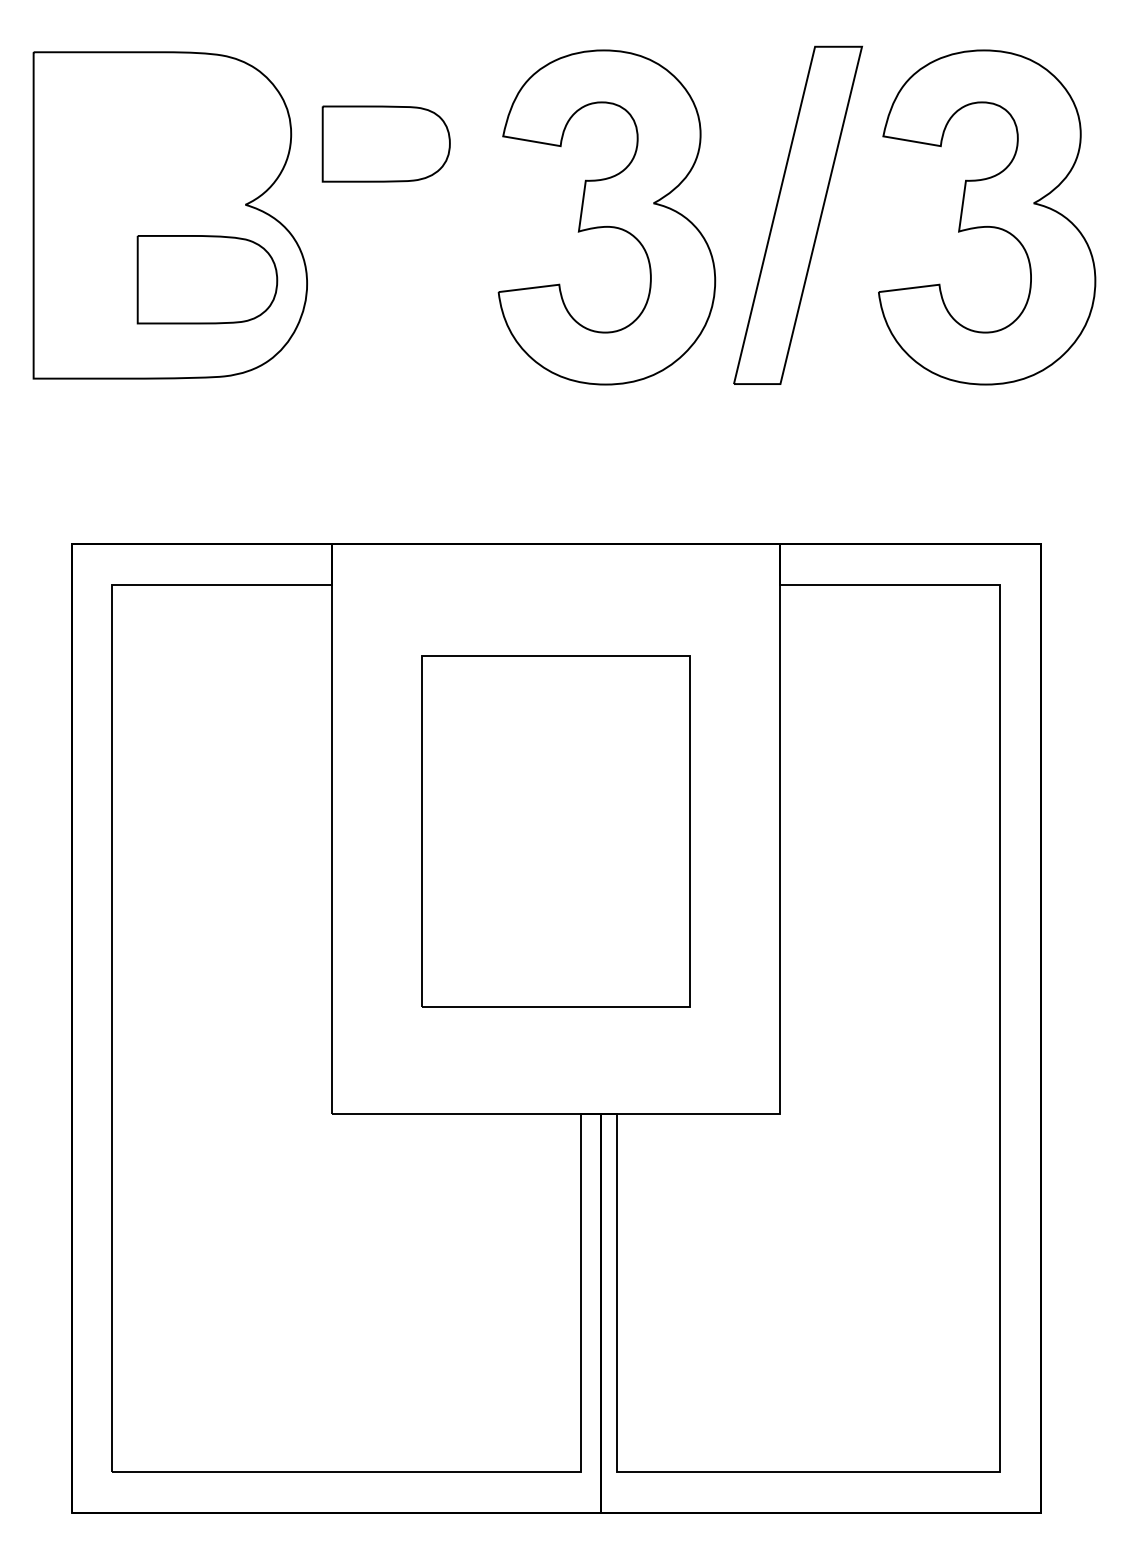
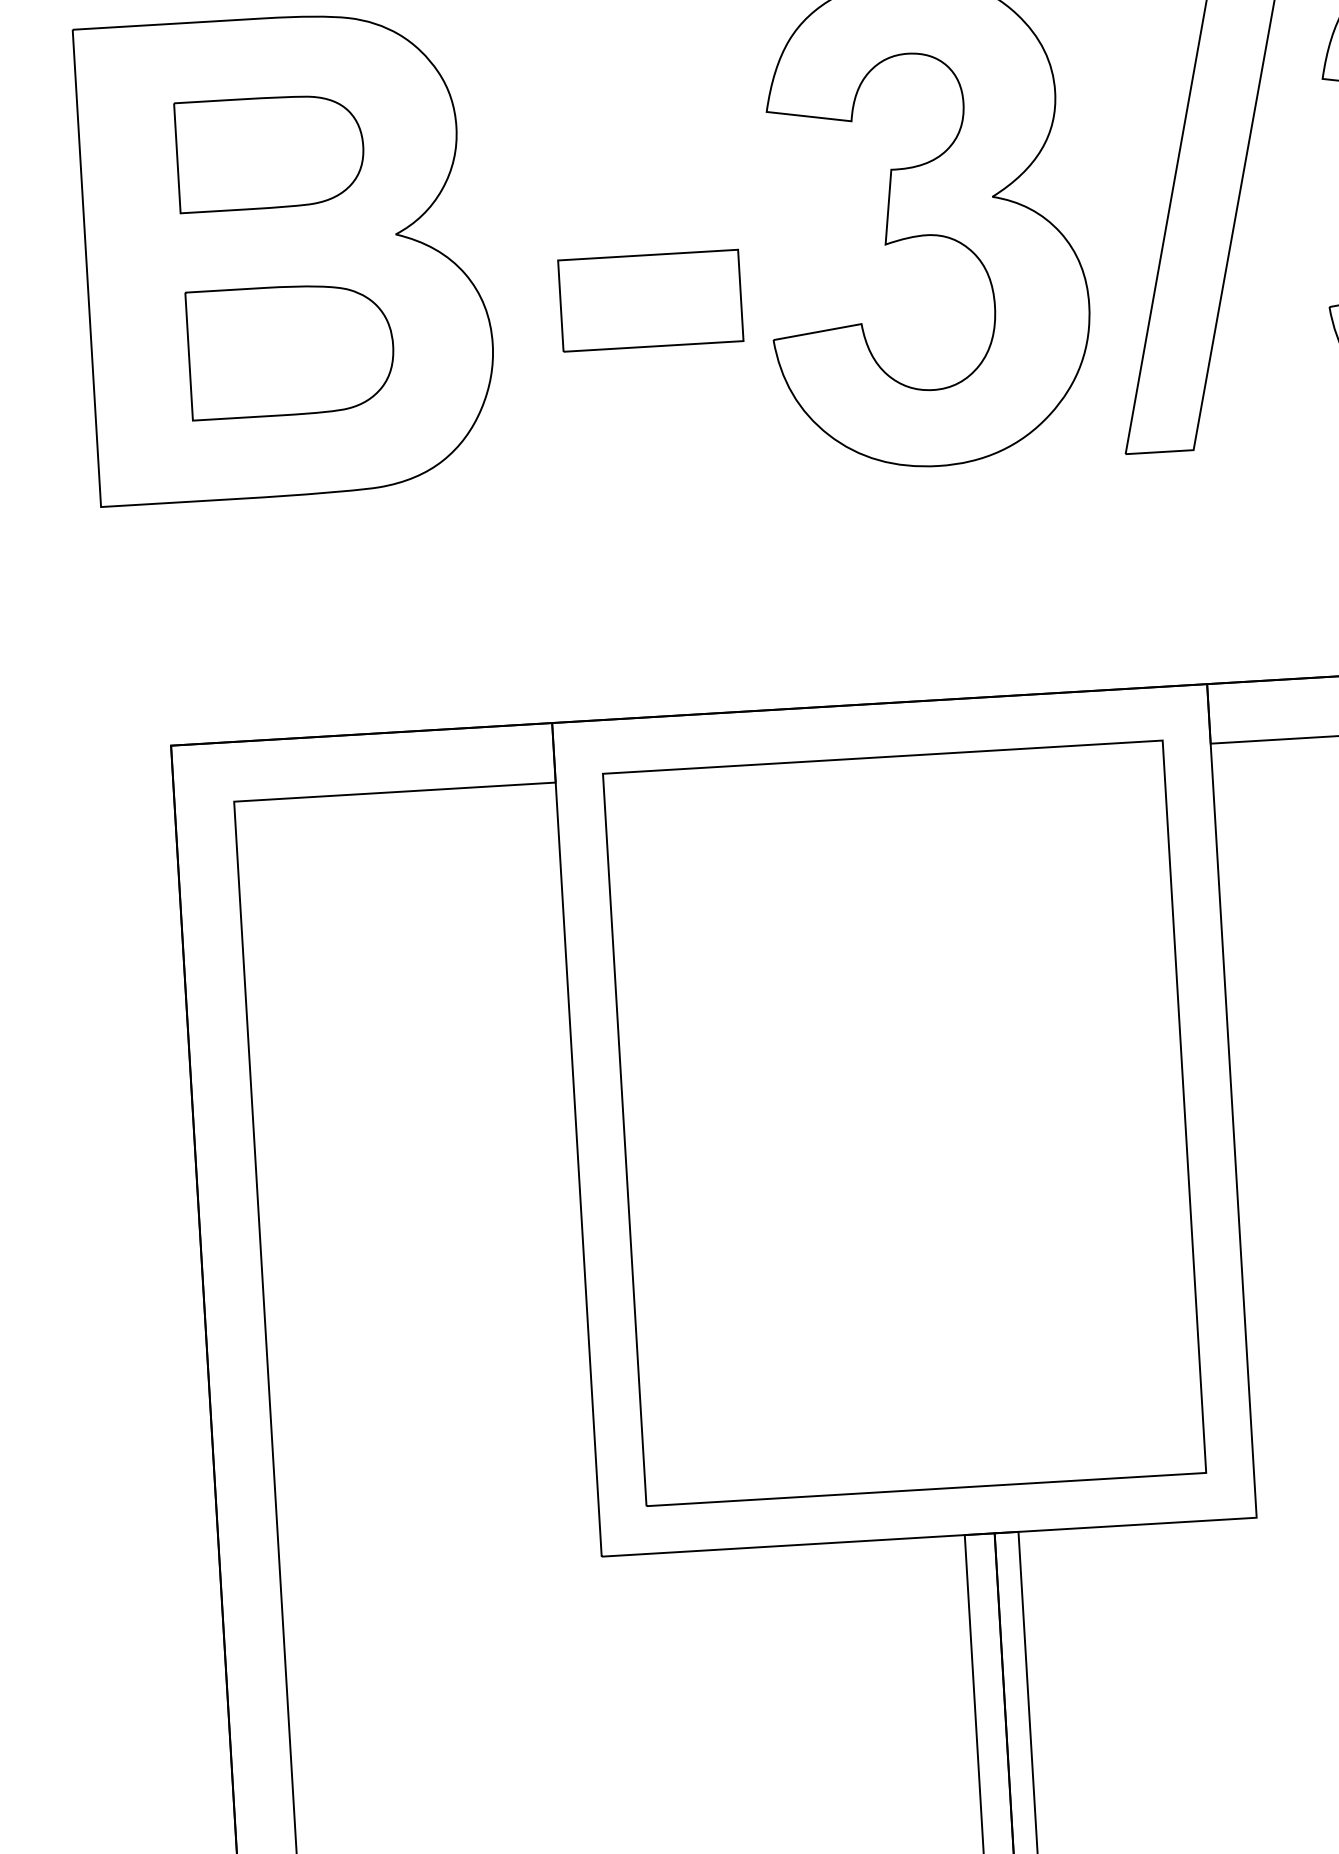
part: (385, 143) -> (269, 151), moved
part: (416, 260) -> (650, 301), added
part: (207, 279) -> (291, 350), moved
part: (556, 831) -> (905, 1123), size x1.43

